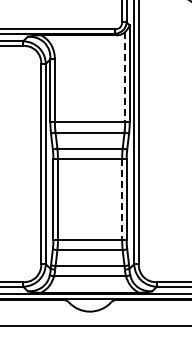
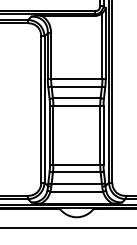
line: (125, 77) -> (102, 46), dashed -> solid
line: (122, 199) -> (100, 135), dashed -> solid

